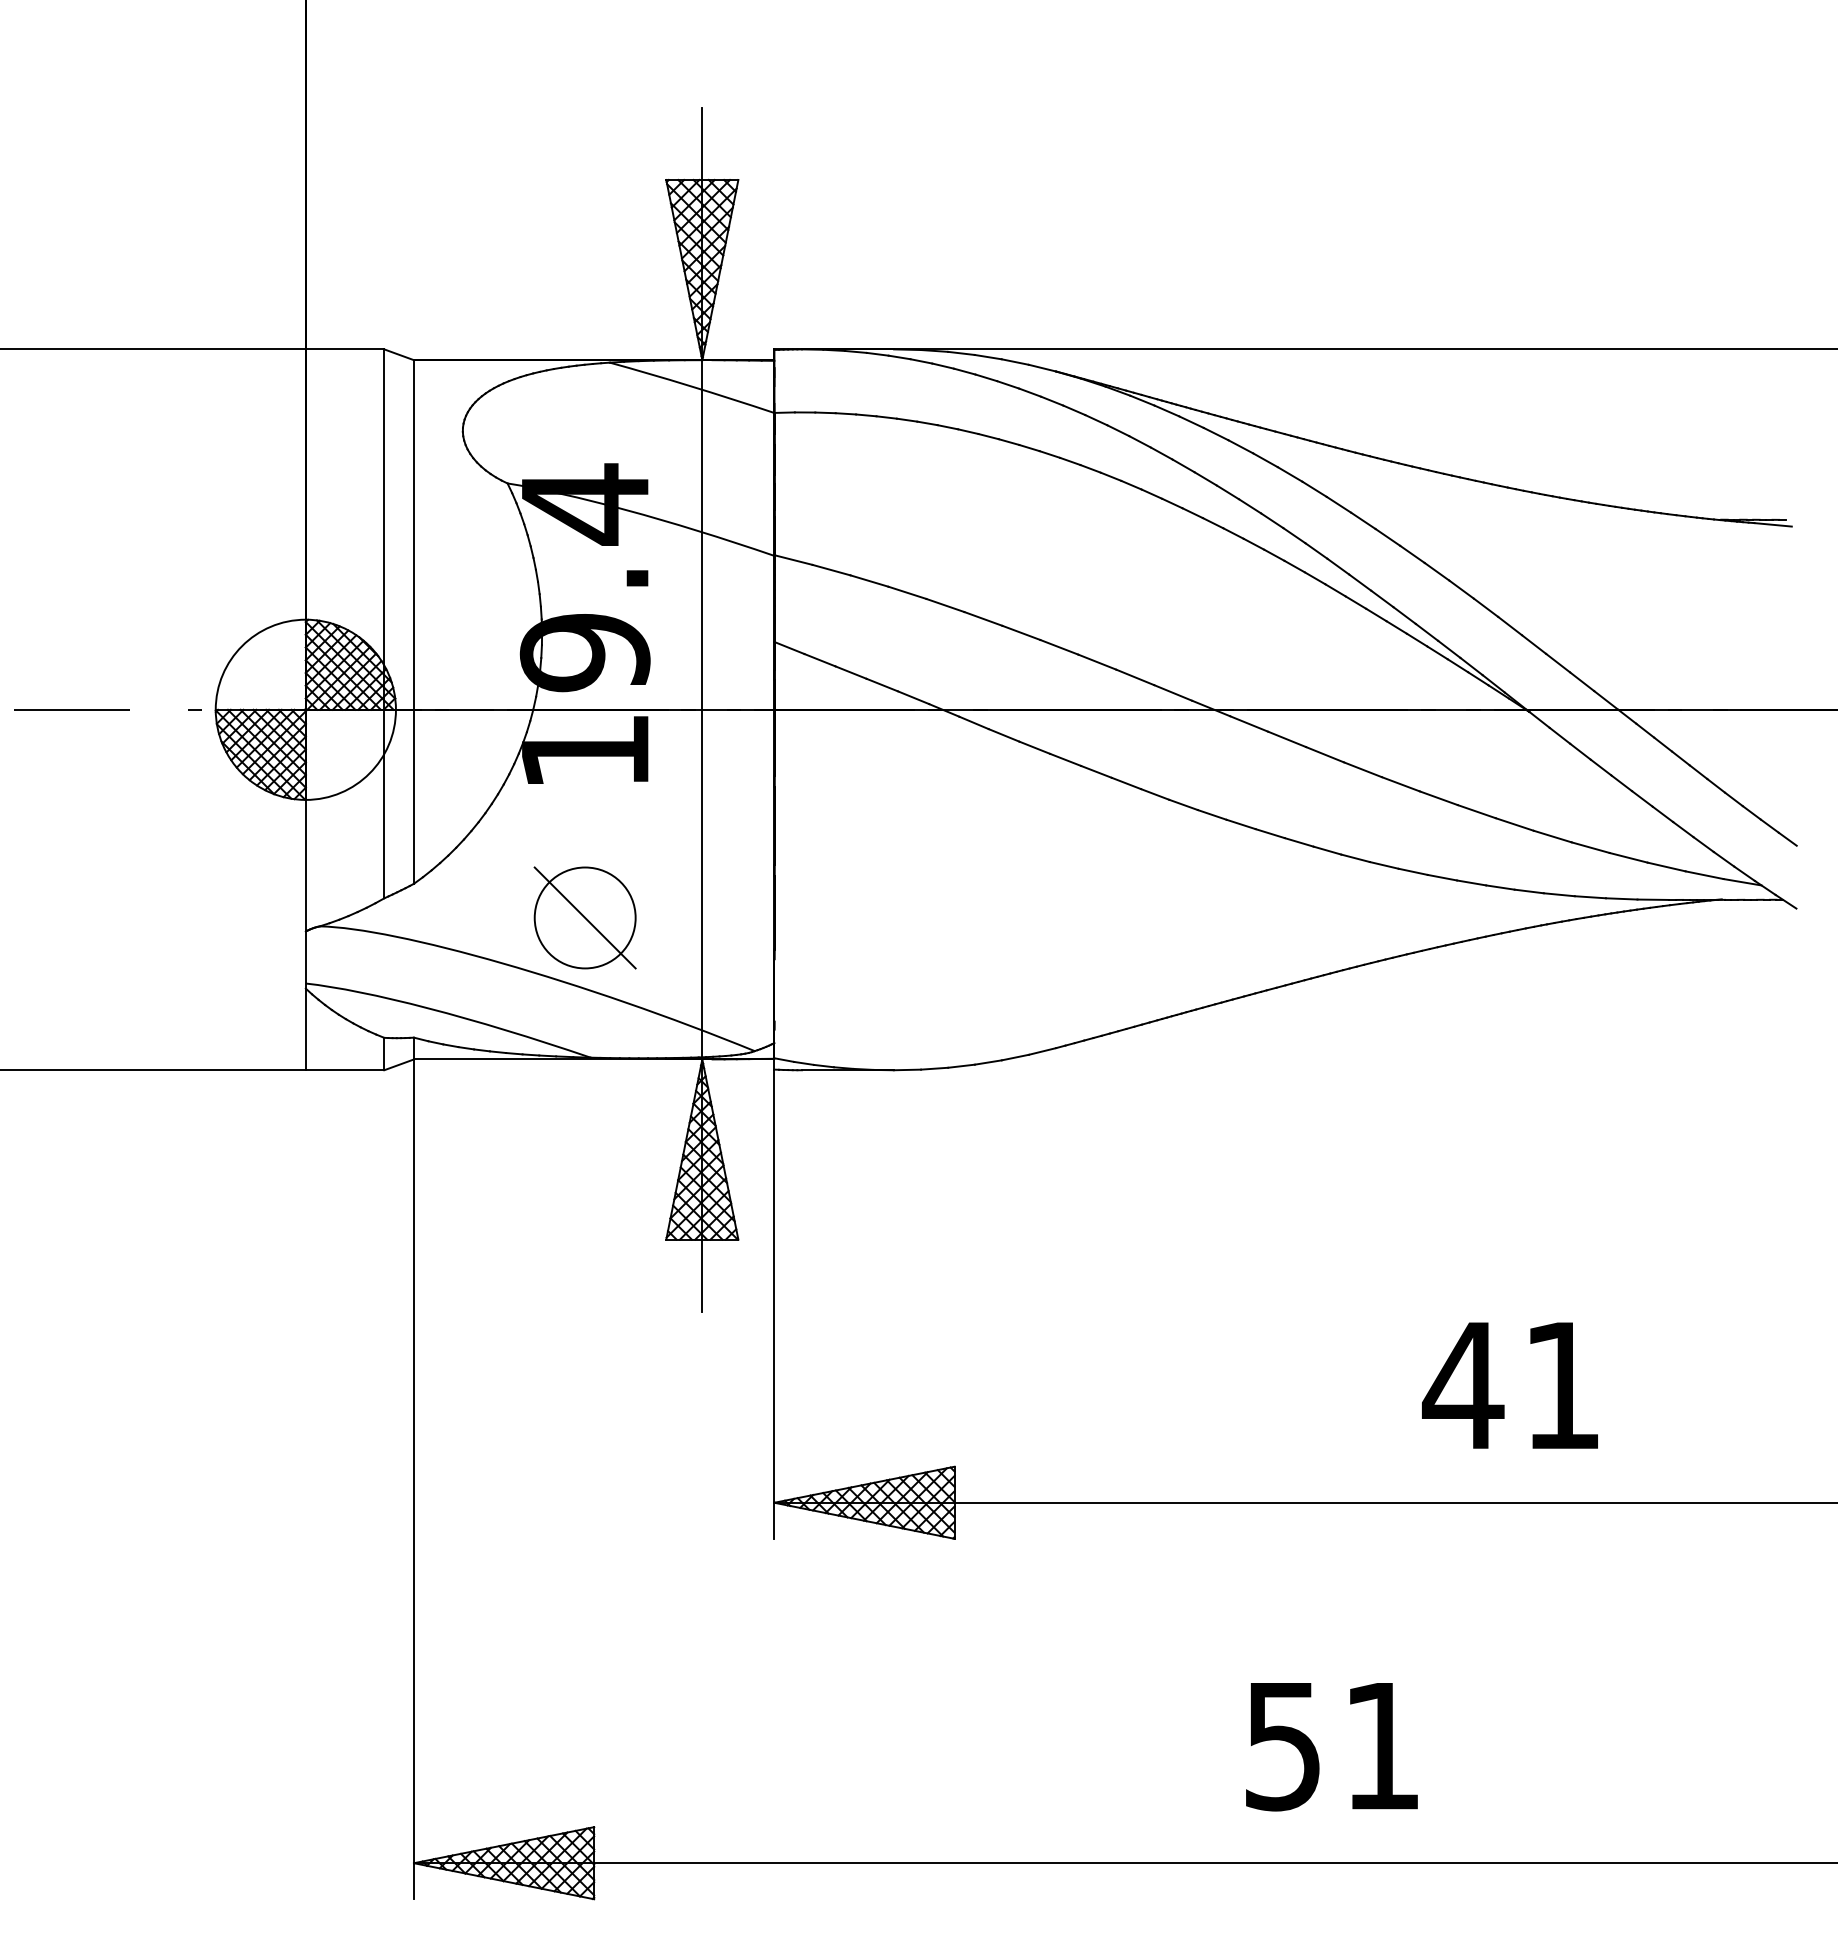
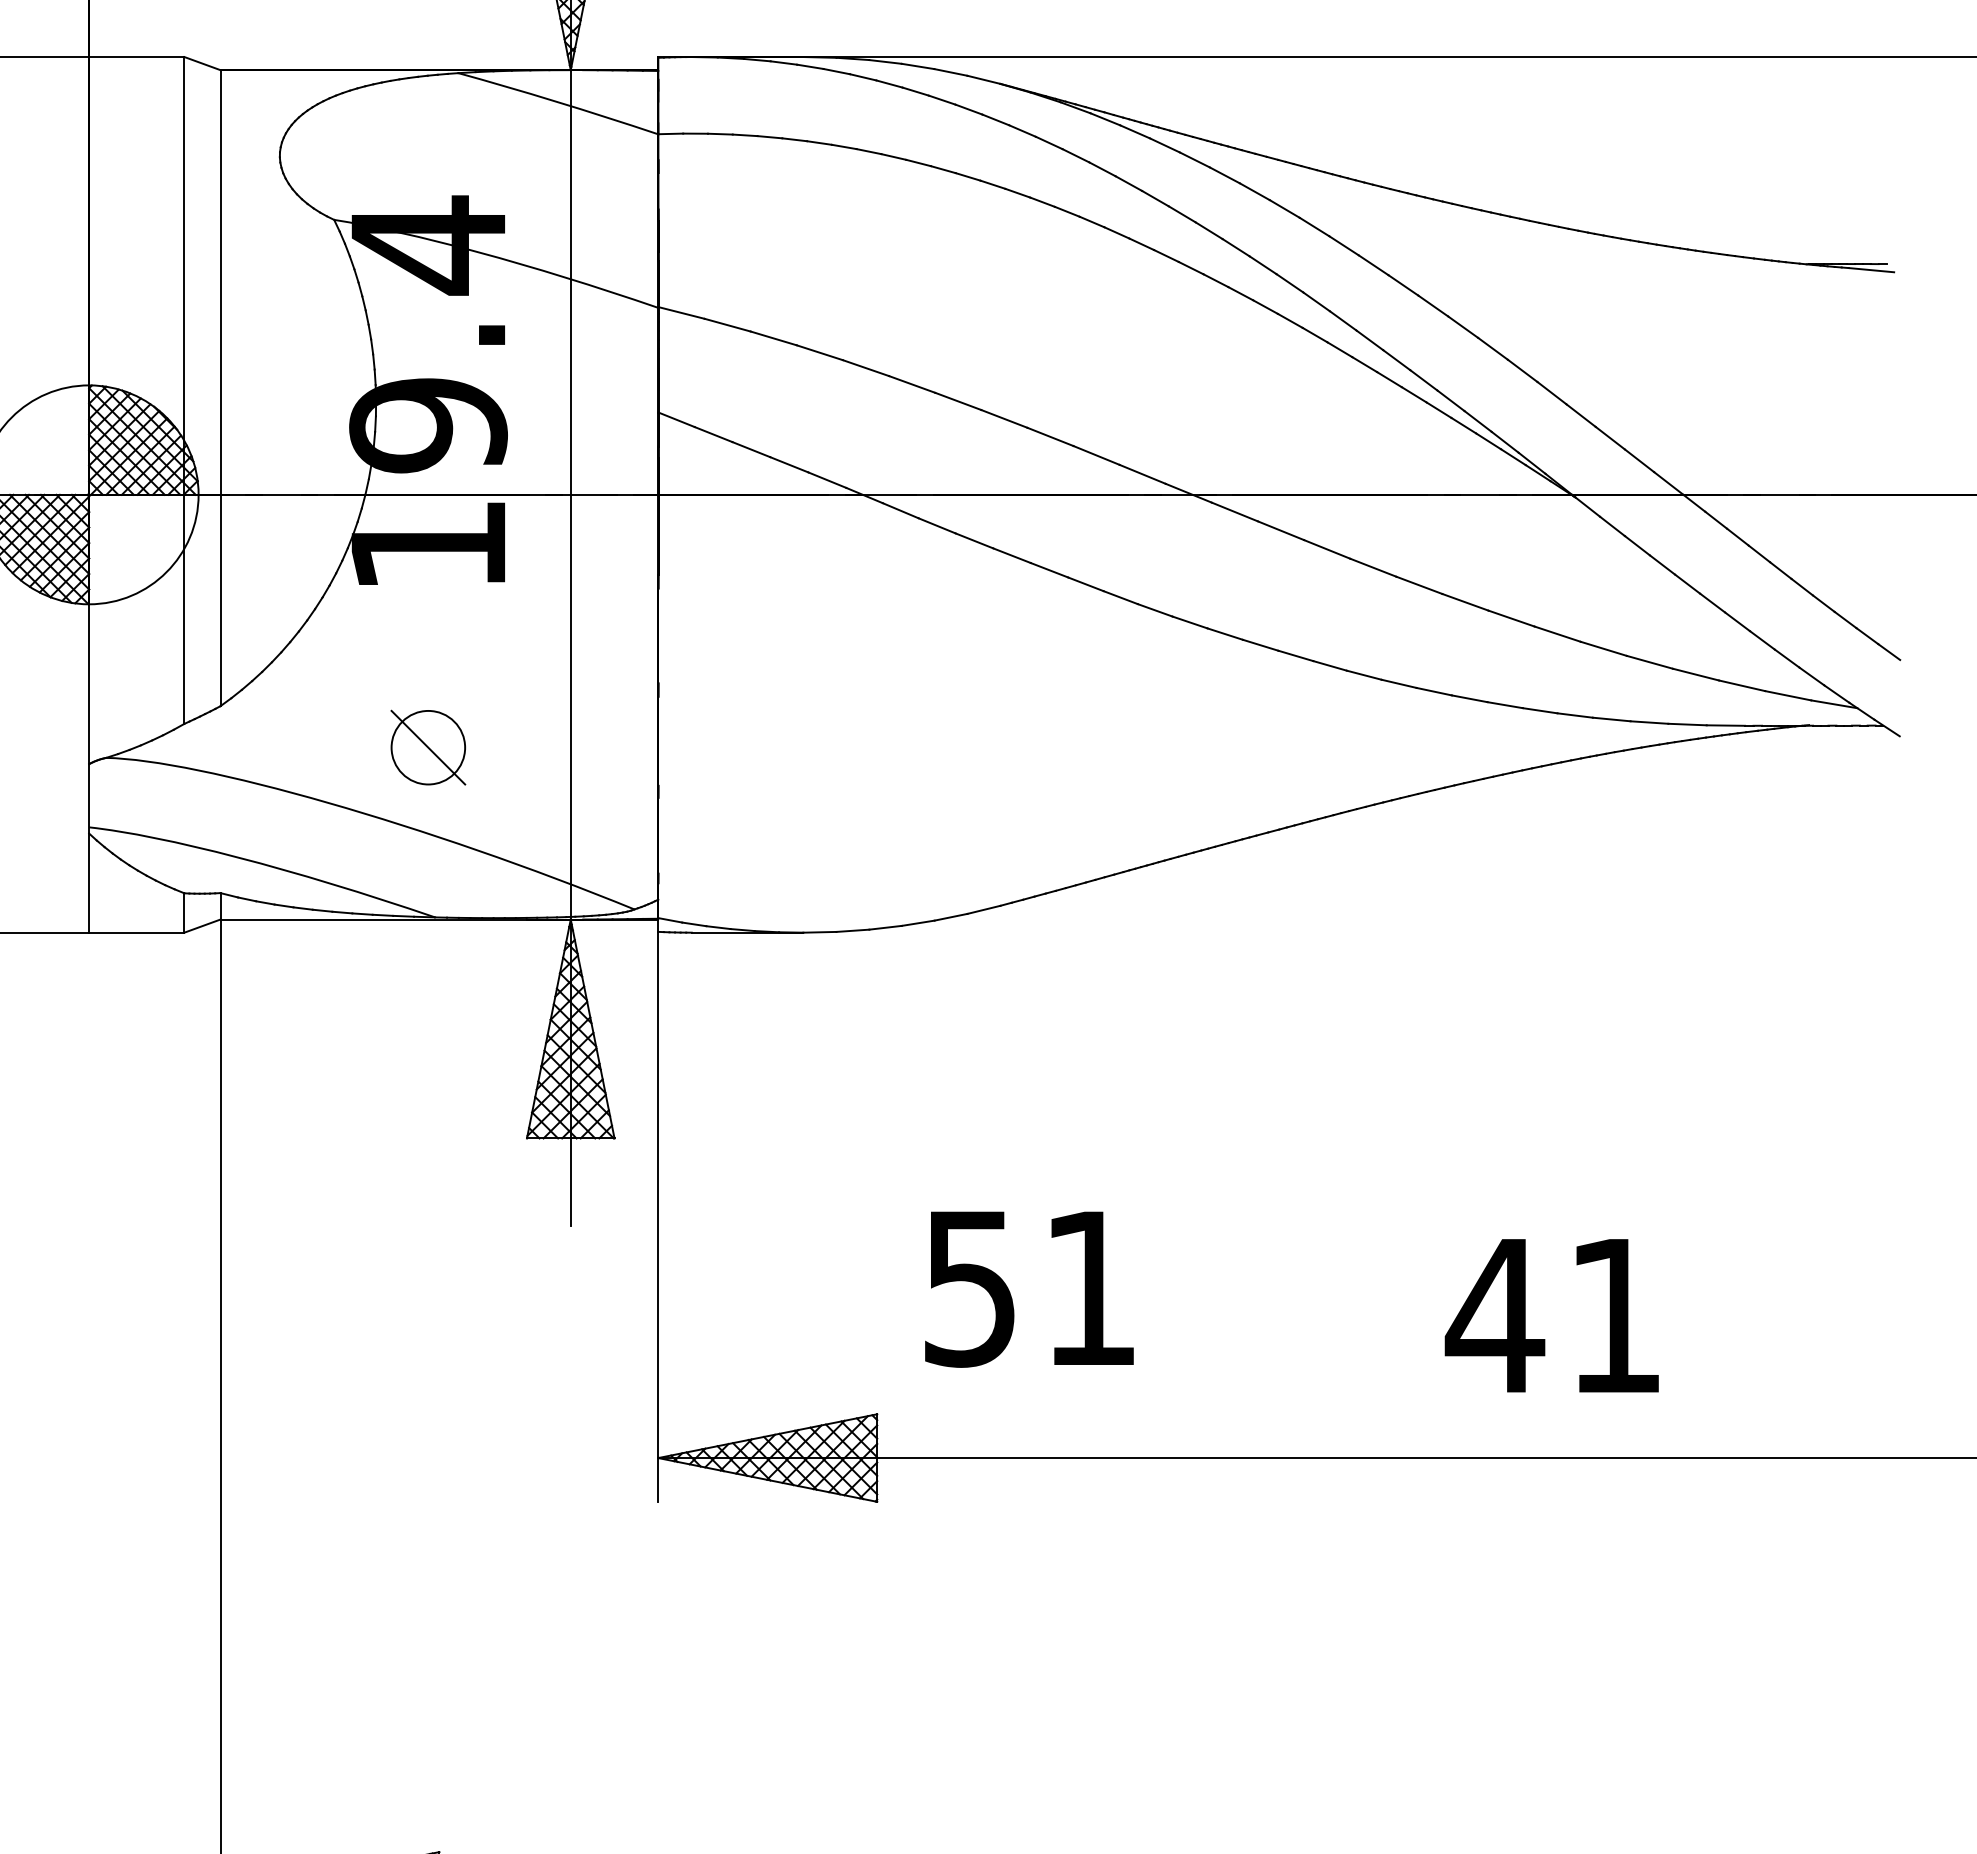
part: (584, 917) -> (427, 747), size x0.6
text: (1331, 1747) -> (1028, 1290), moved

